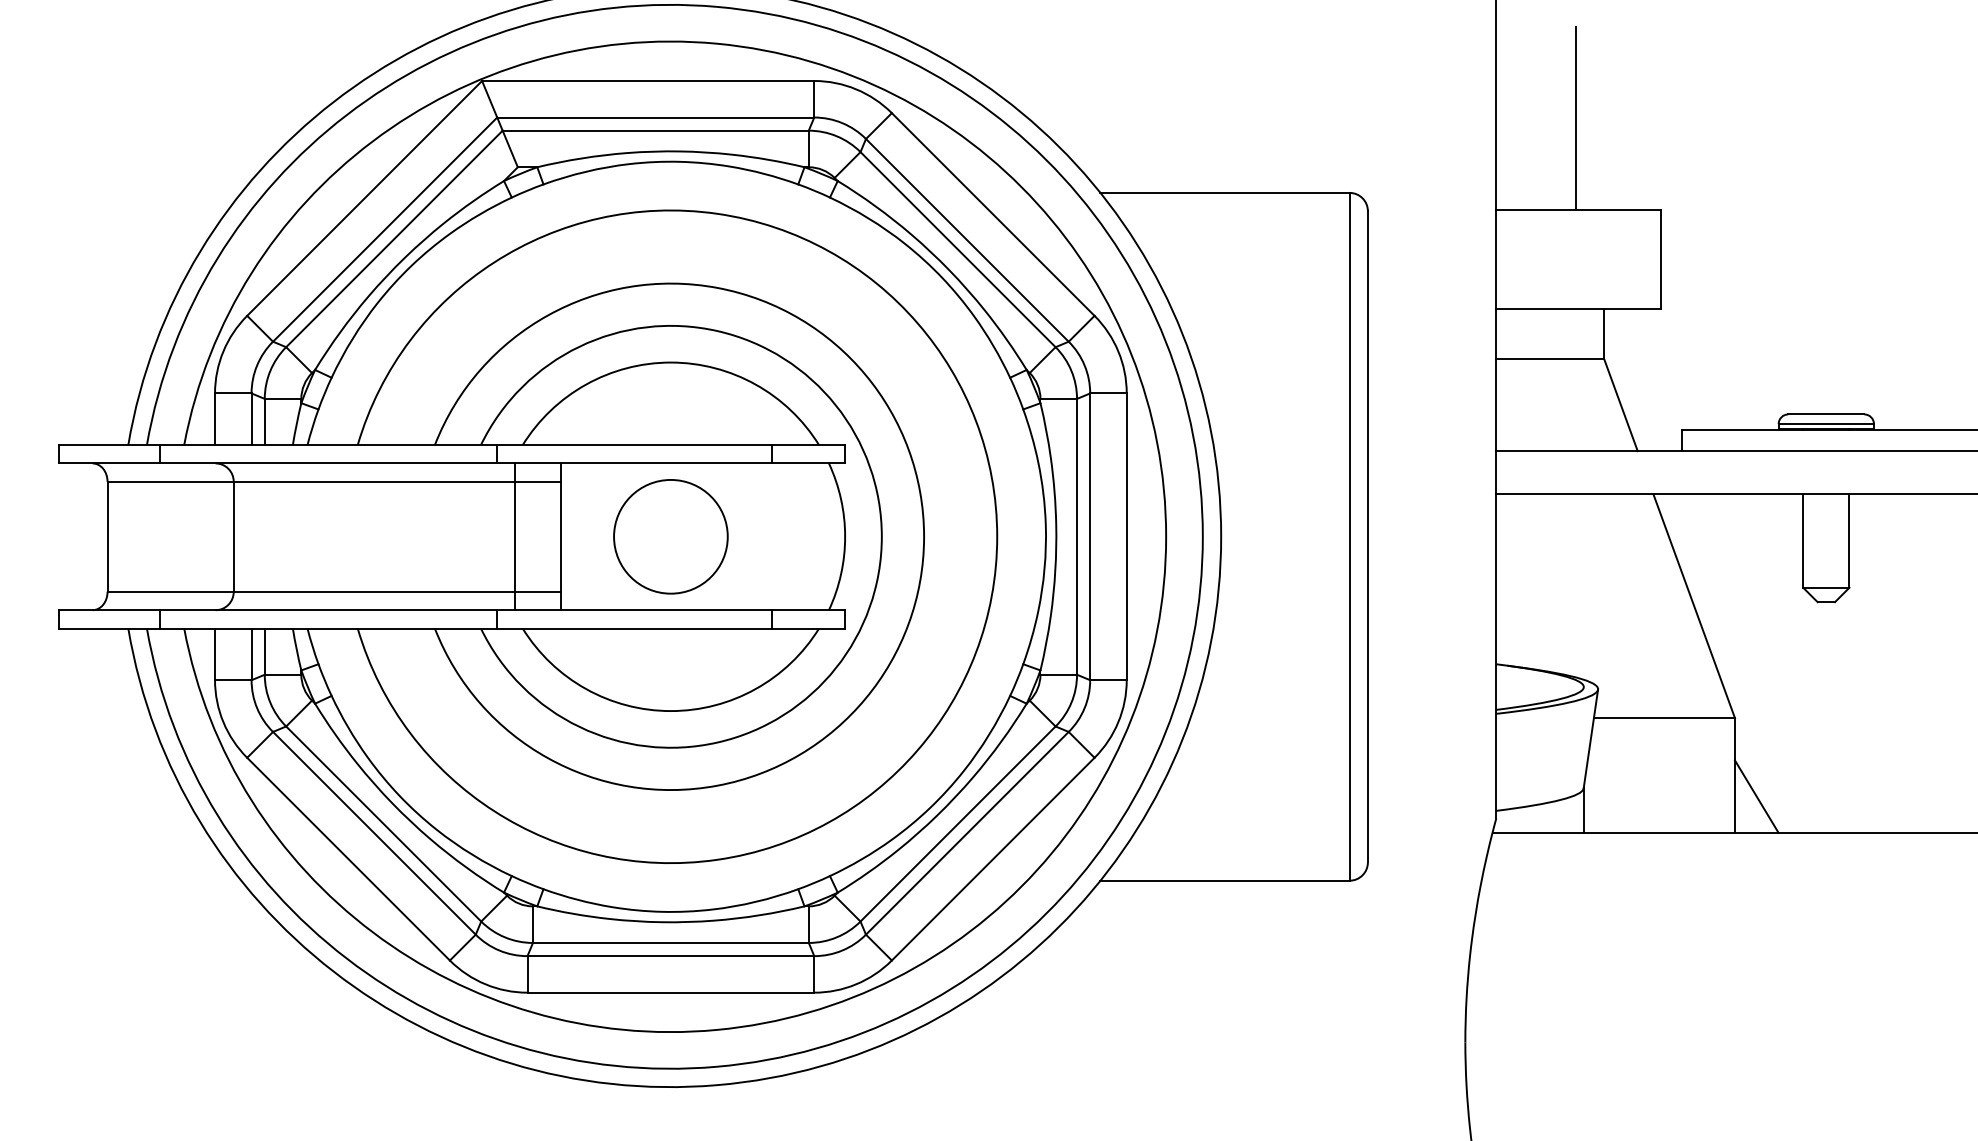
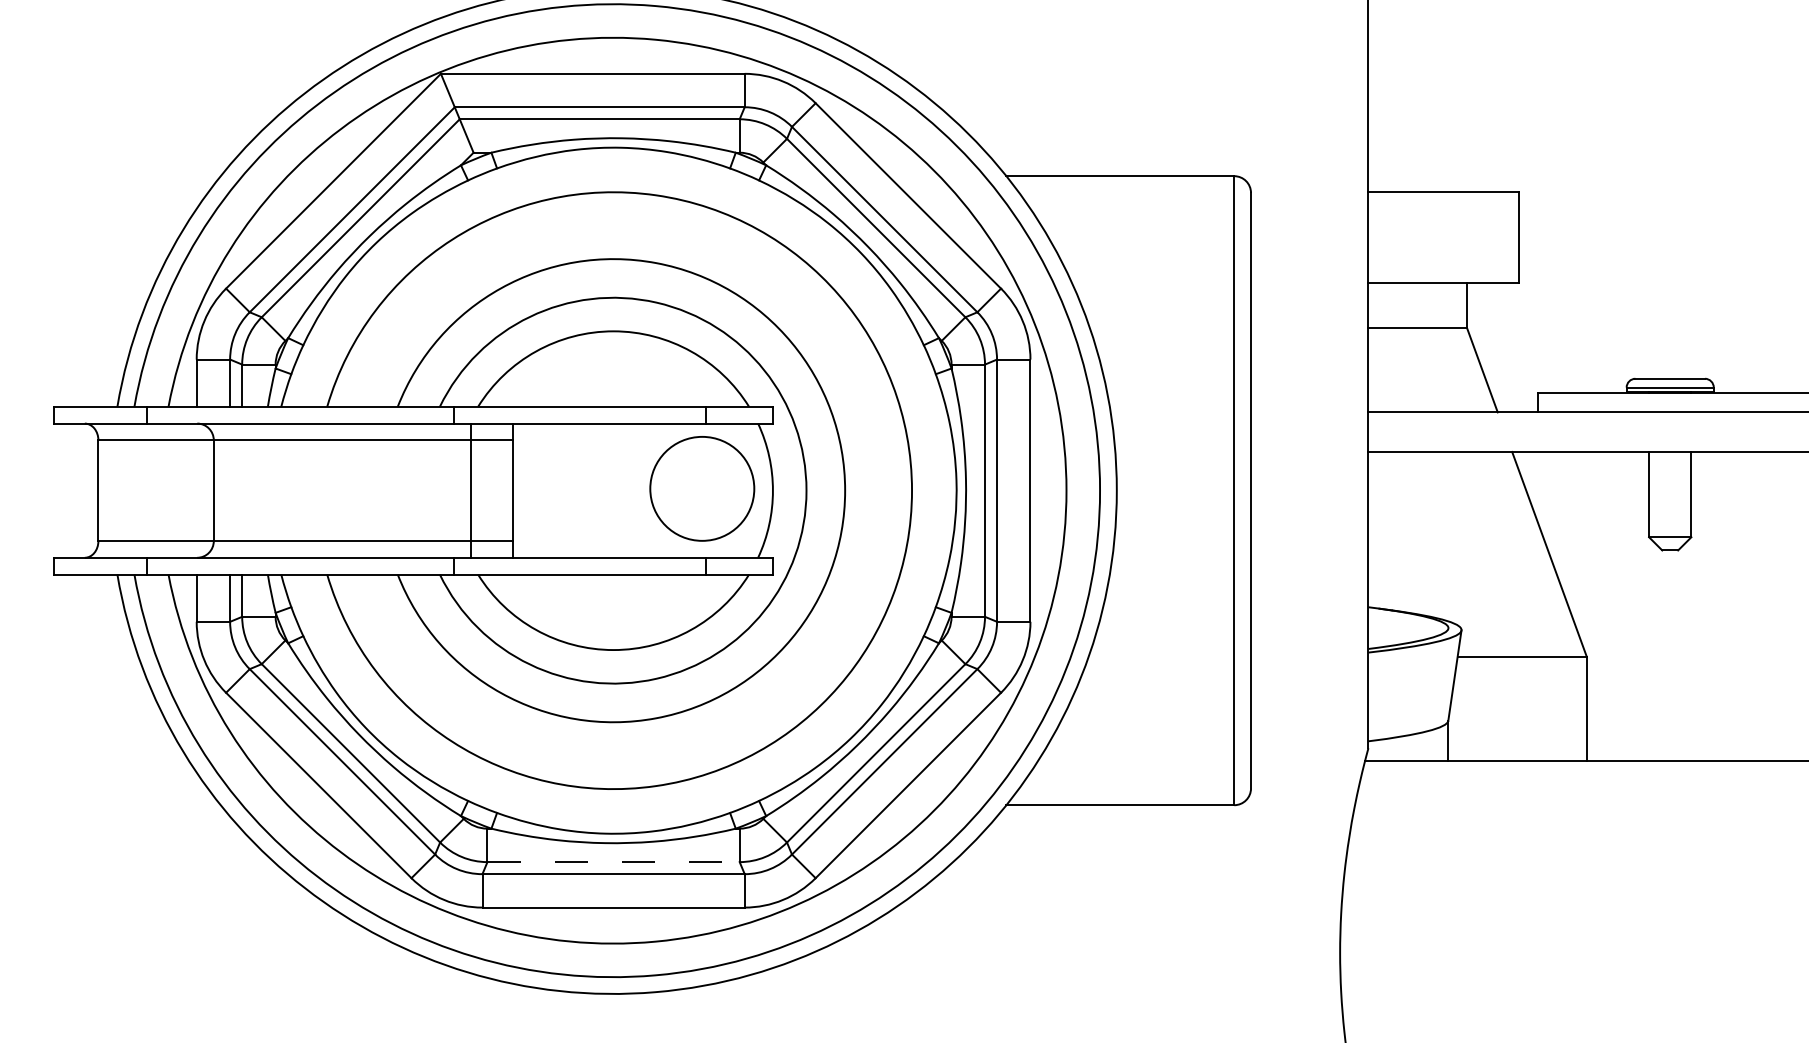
line: (1576, 118) -> (1441, 108), removed
circle: (670, 536) -> (701, 488), moved
line: (1756, 796) -> (1606, 728), removed
line: (670, 942) -> (613, 861), solid -> dashed

